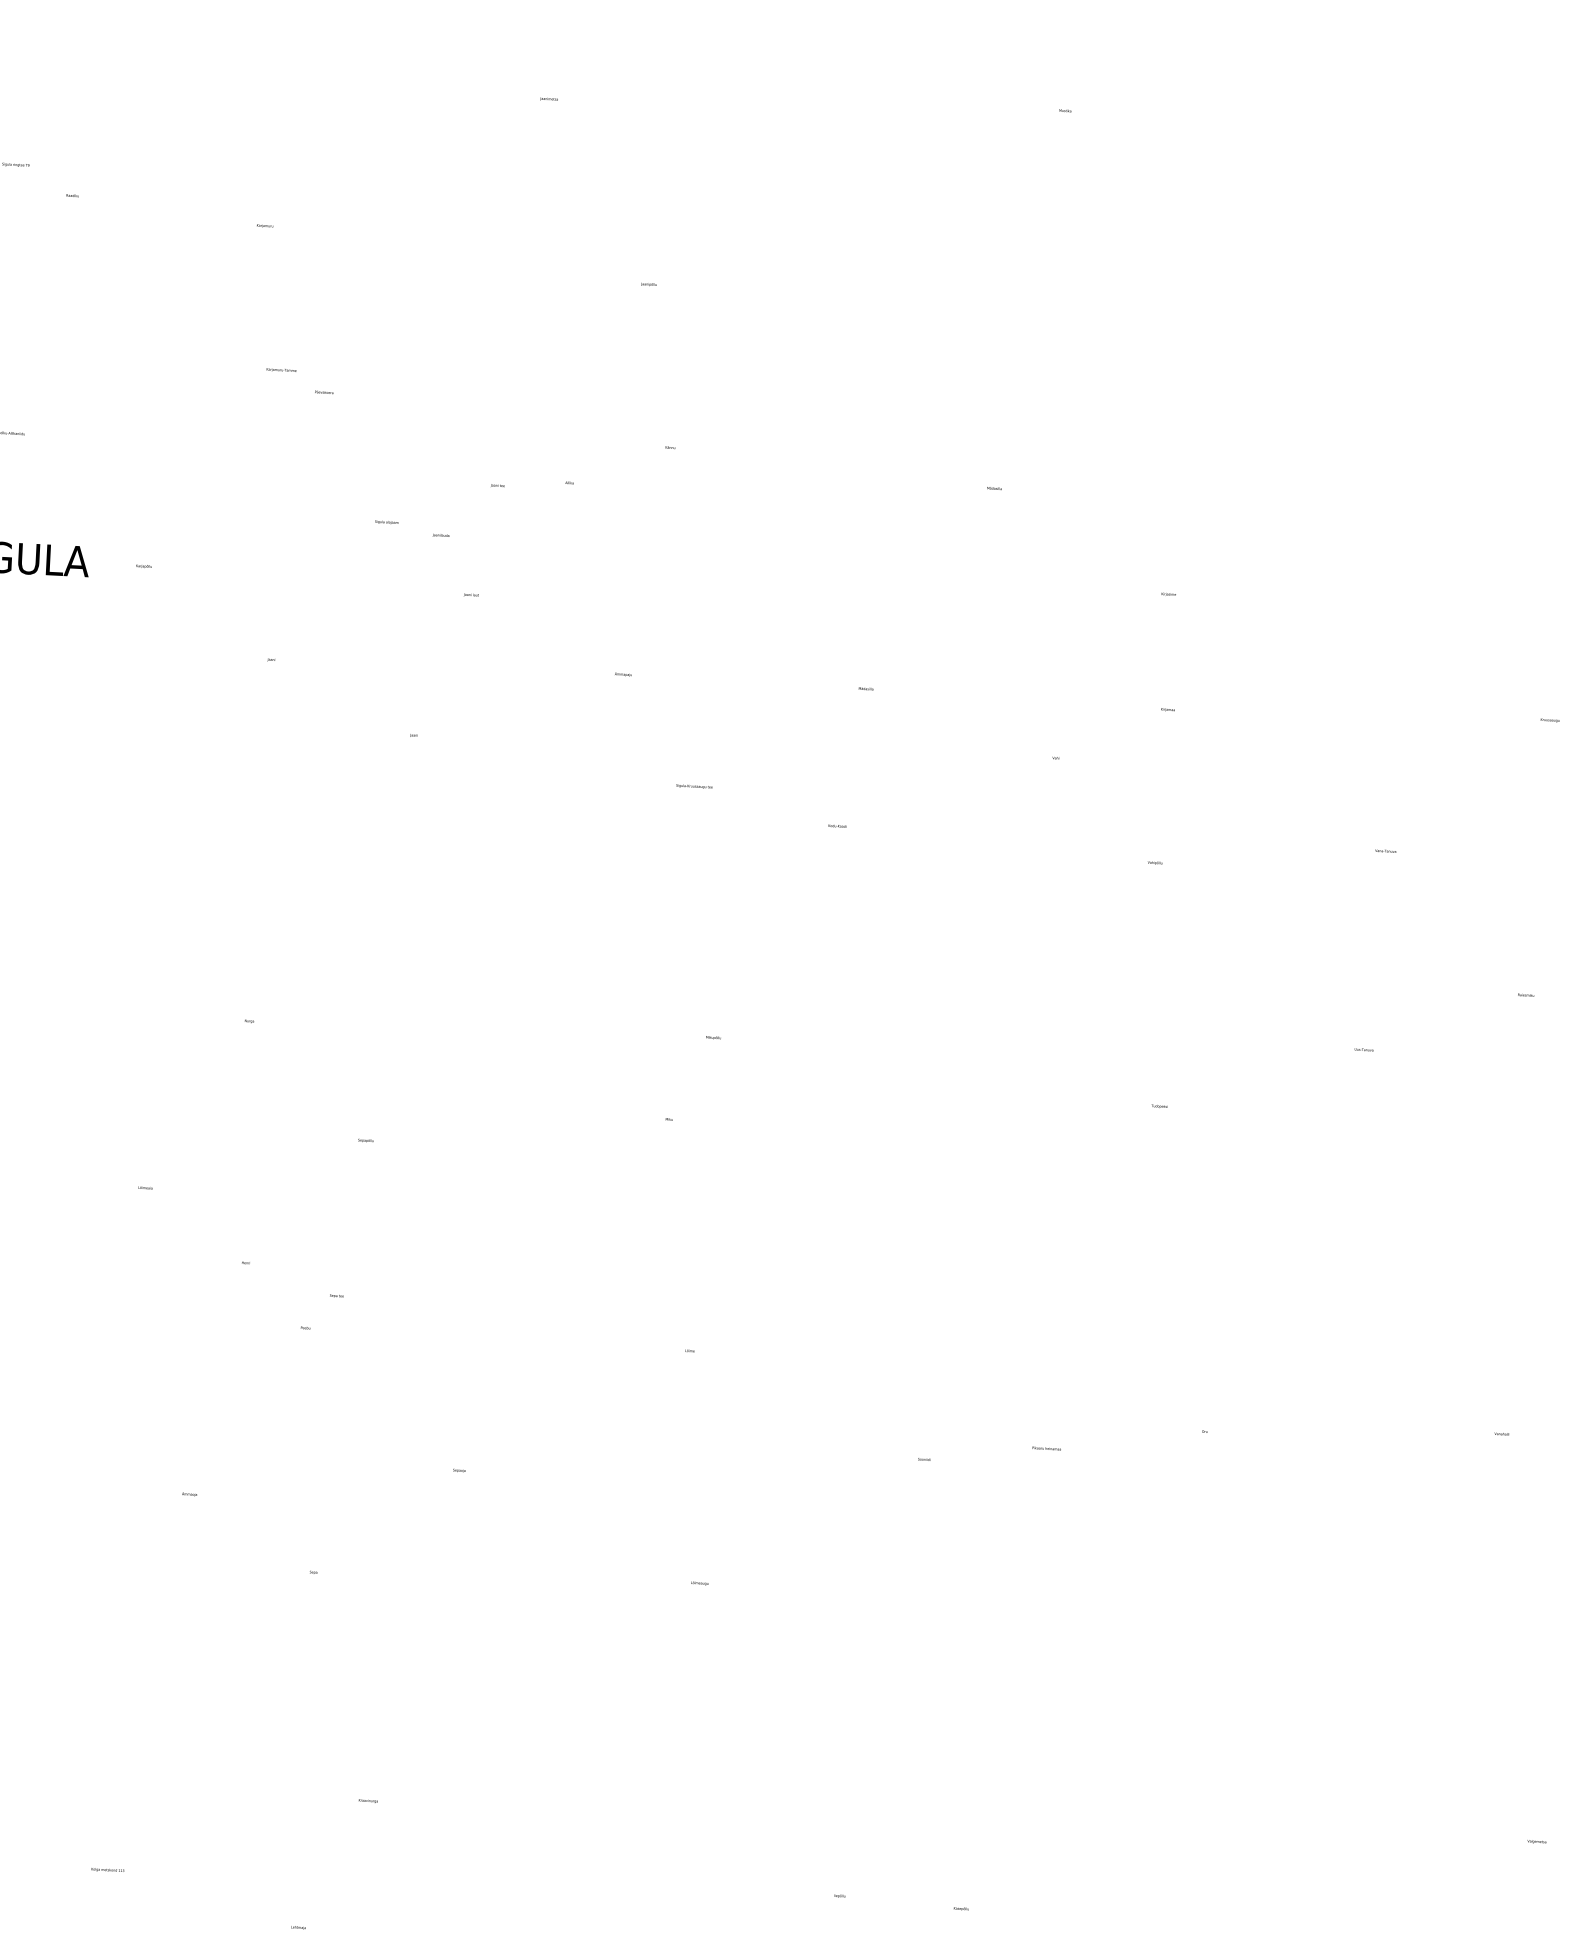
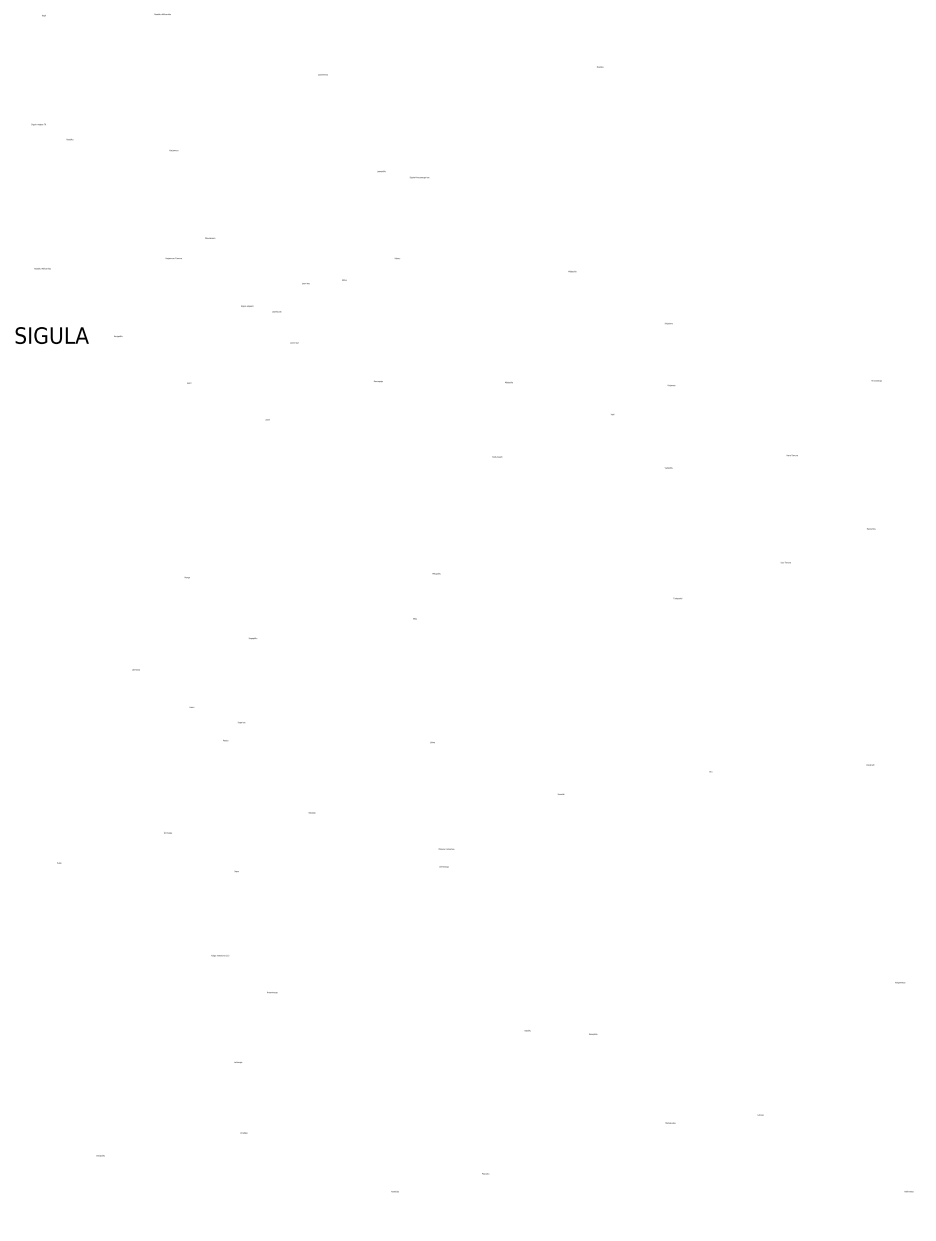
text: (281, 368) -> (173, 257), moved
text: (694, 786) -> (419, 177), moved
text: (1046, 1447) -> (446, 848), moved
text: (106, 1869) -> (219, 955), moved

